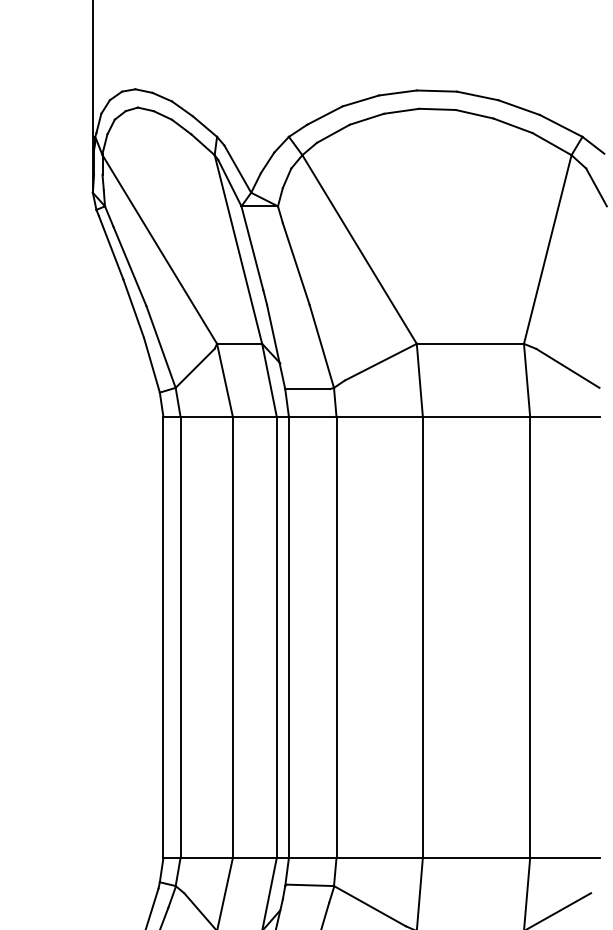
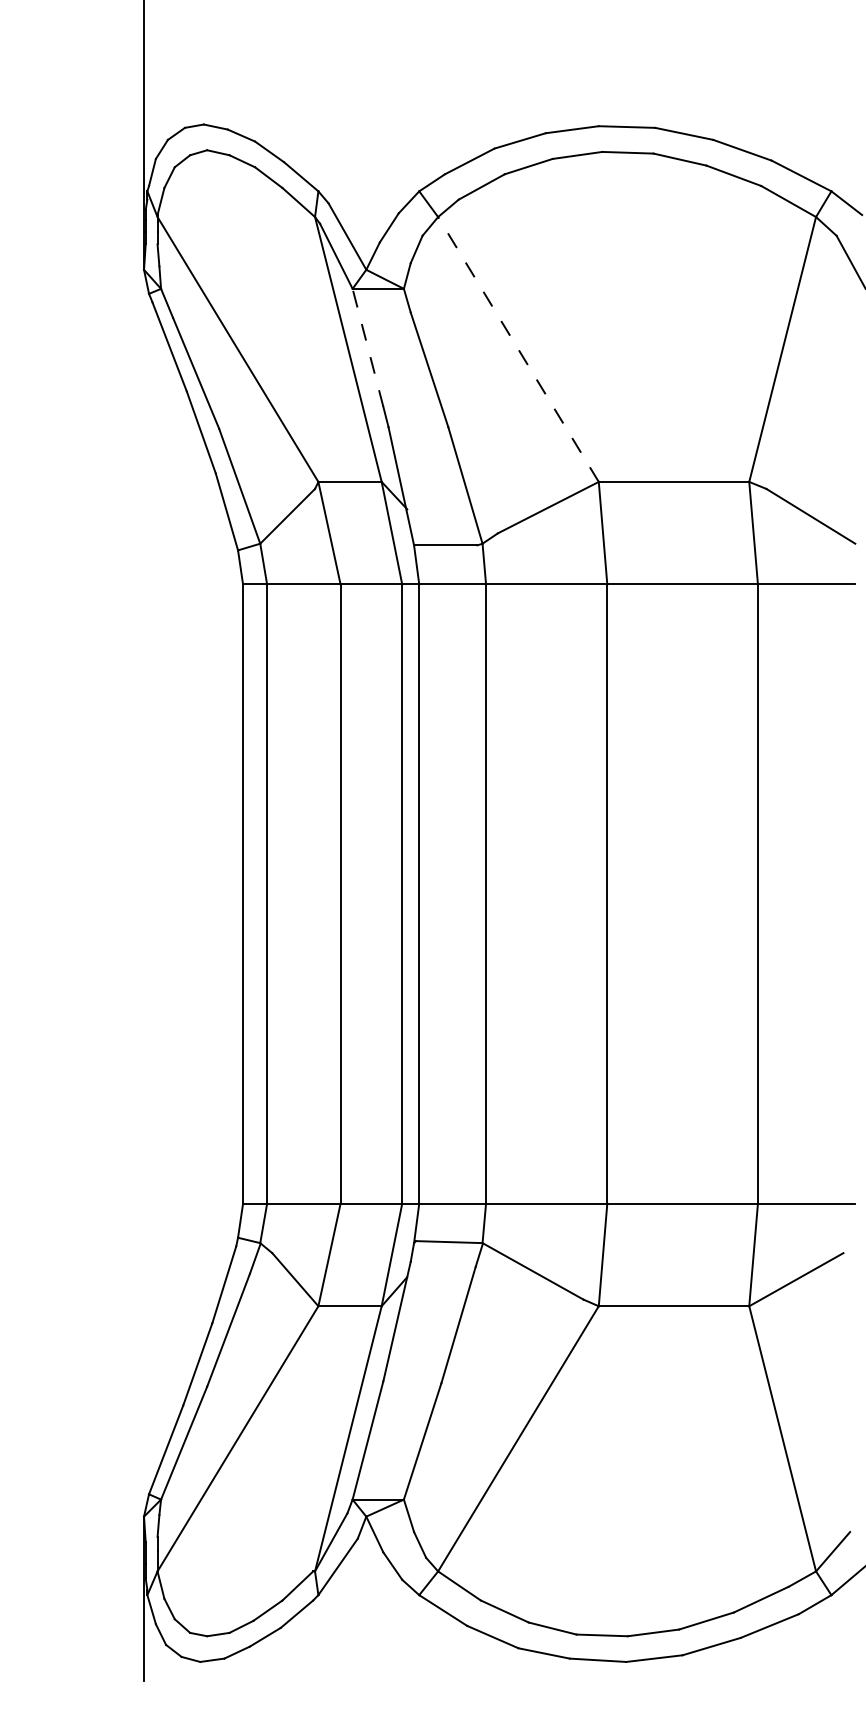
line: (252, 248) -> (367, 347), solid -> dashed
line: (359, 249) -> (518, 349), solid -> dashed

